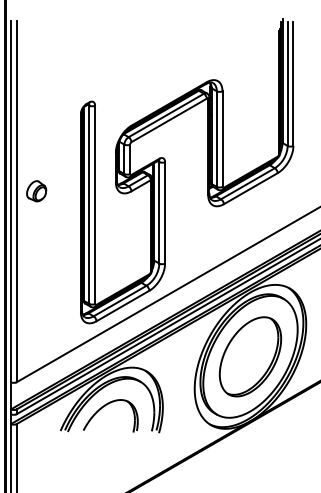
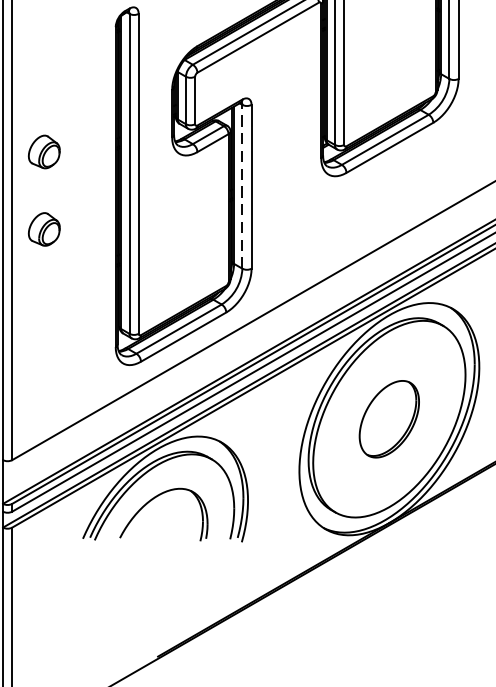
line: (159, 212) -> (242, 186), solid -> dashed
part: (36, 239) -> (44, 229), added
part: (250, 356) -> (389, 418), size x0.6

